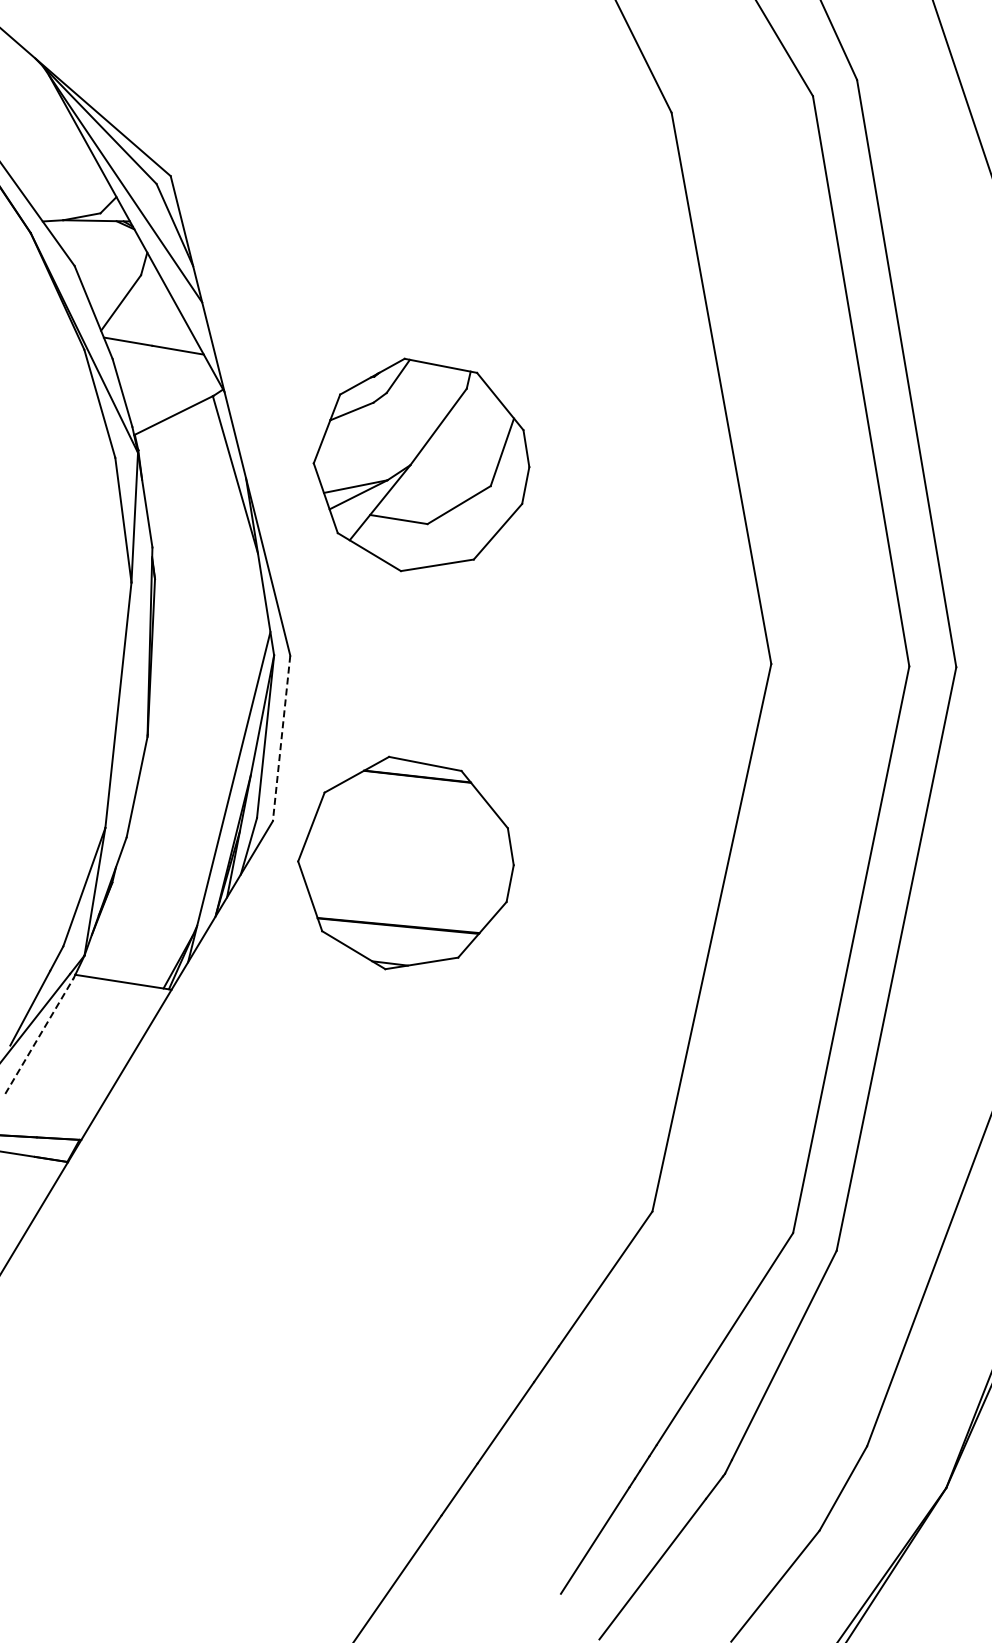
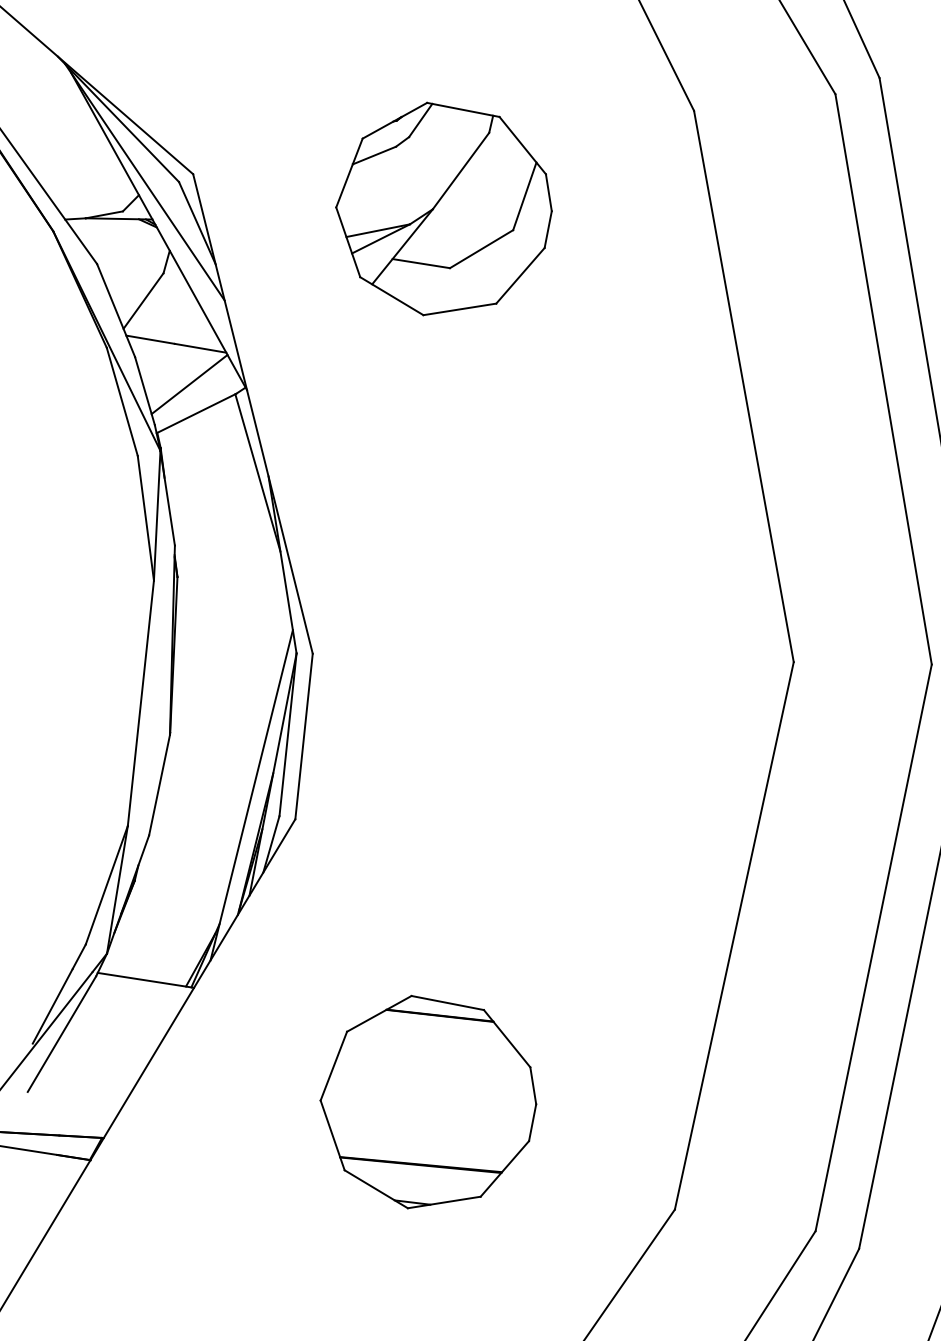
line: (167, 386) -> (189, 384), added
part: (421, 464) -> (443, 208), moved
line: (281, 738) -> (303, 736), dashed -> solid
part: (405, 862) -> (427, 1101), moved
line: (39, 1035) -> (61, 1033), dashed -> solid

